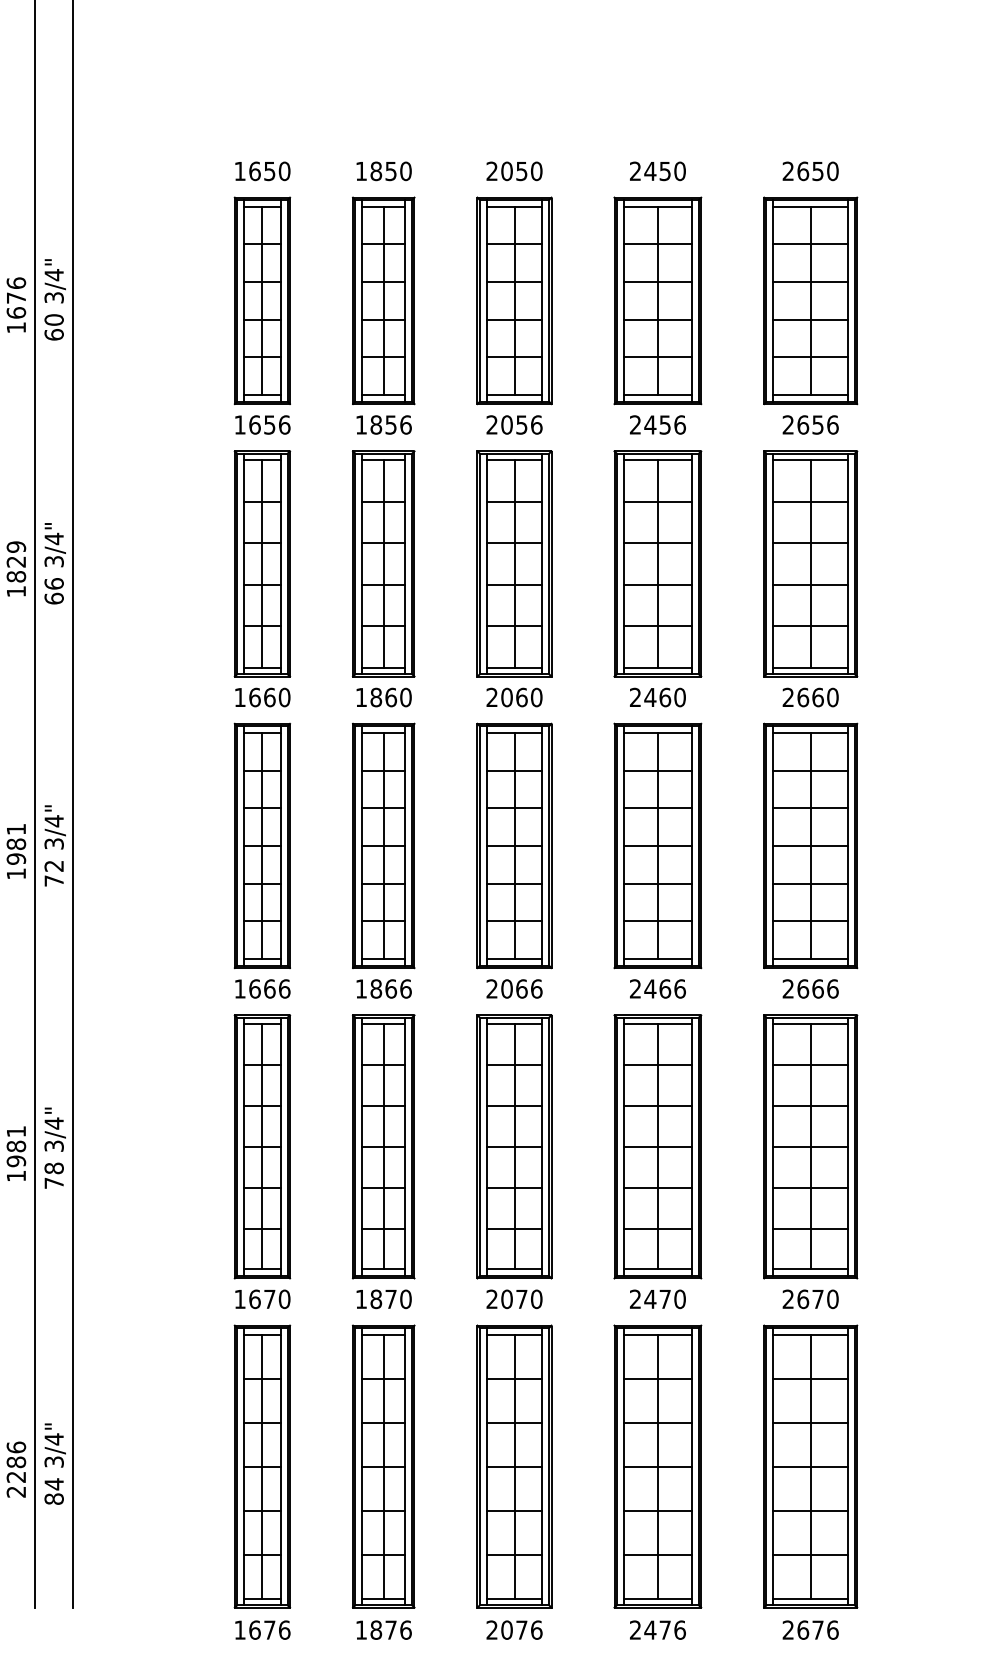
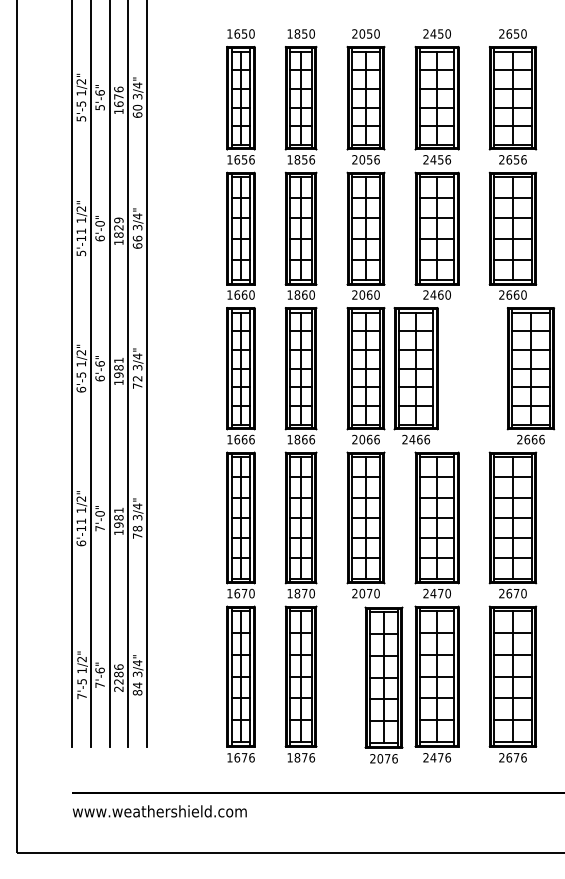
part: (656, 859) -> (415, 375), moved
part: (809, 859) -> (530, 375), moved
part: (513, 1480) -> (383, 684), moved

